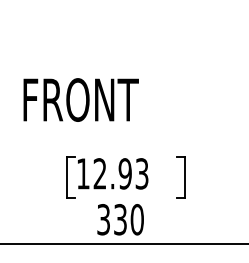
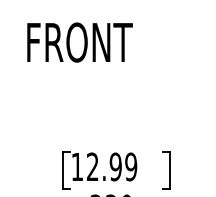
text: (80, 99) -> (79, 42), moved
text: (141, 173) -> (130, 166), 12.93 -> 12.99

